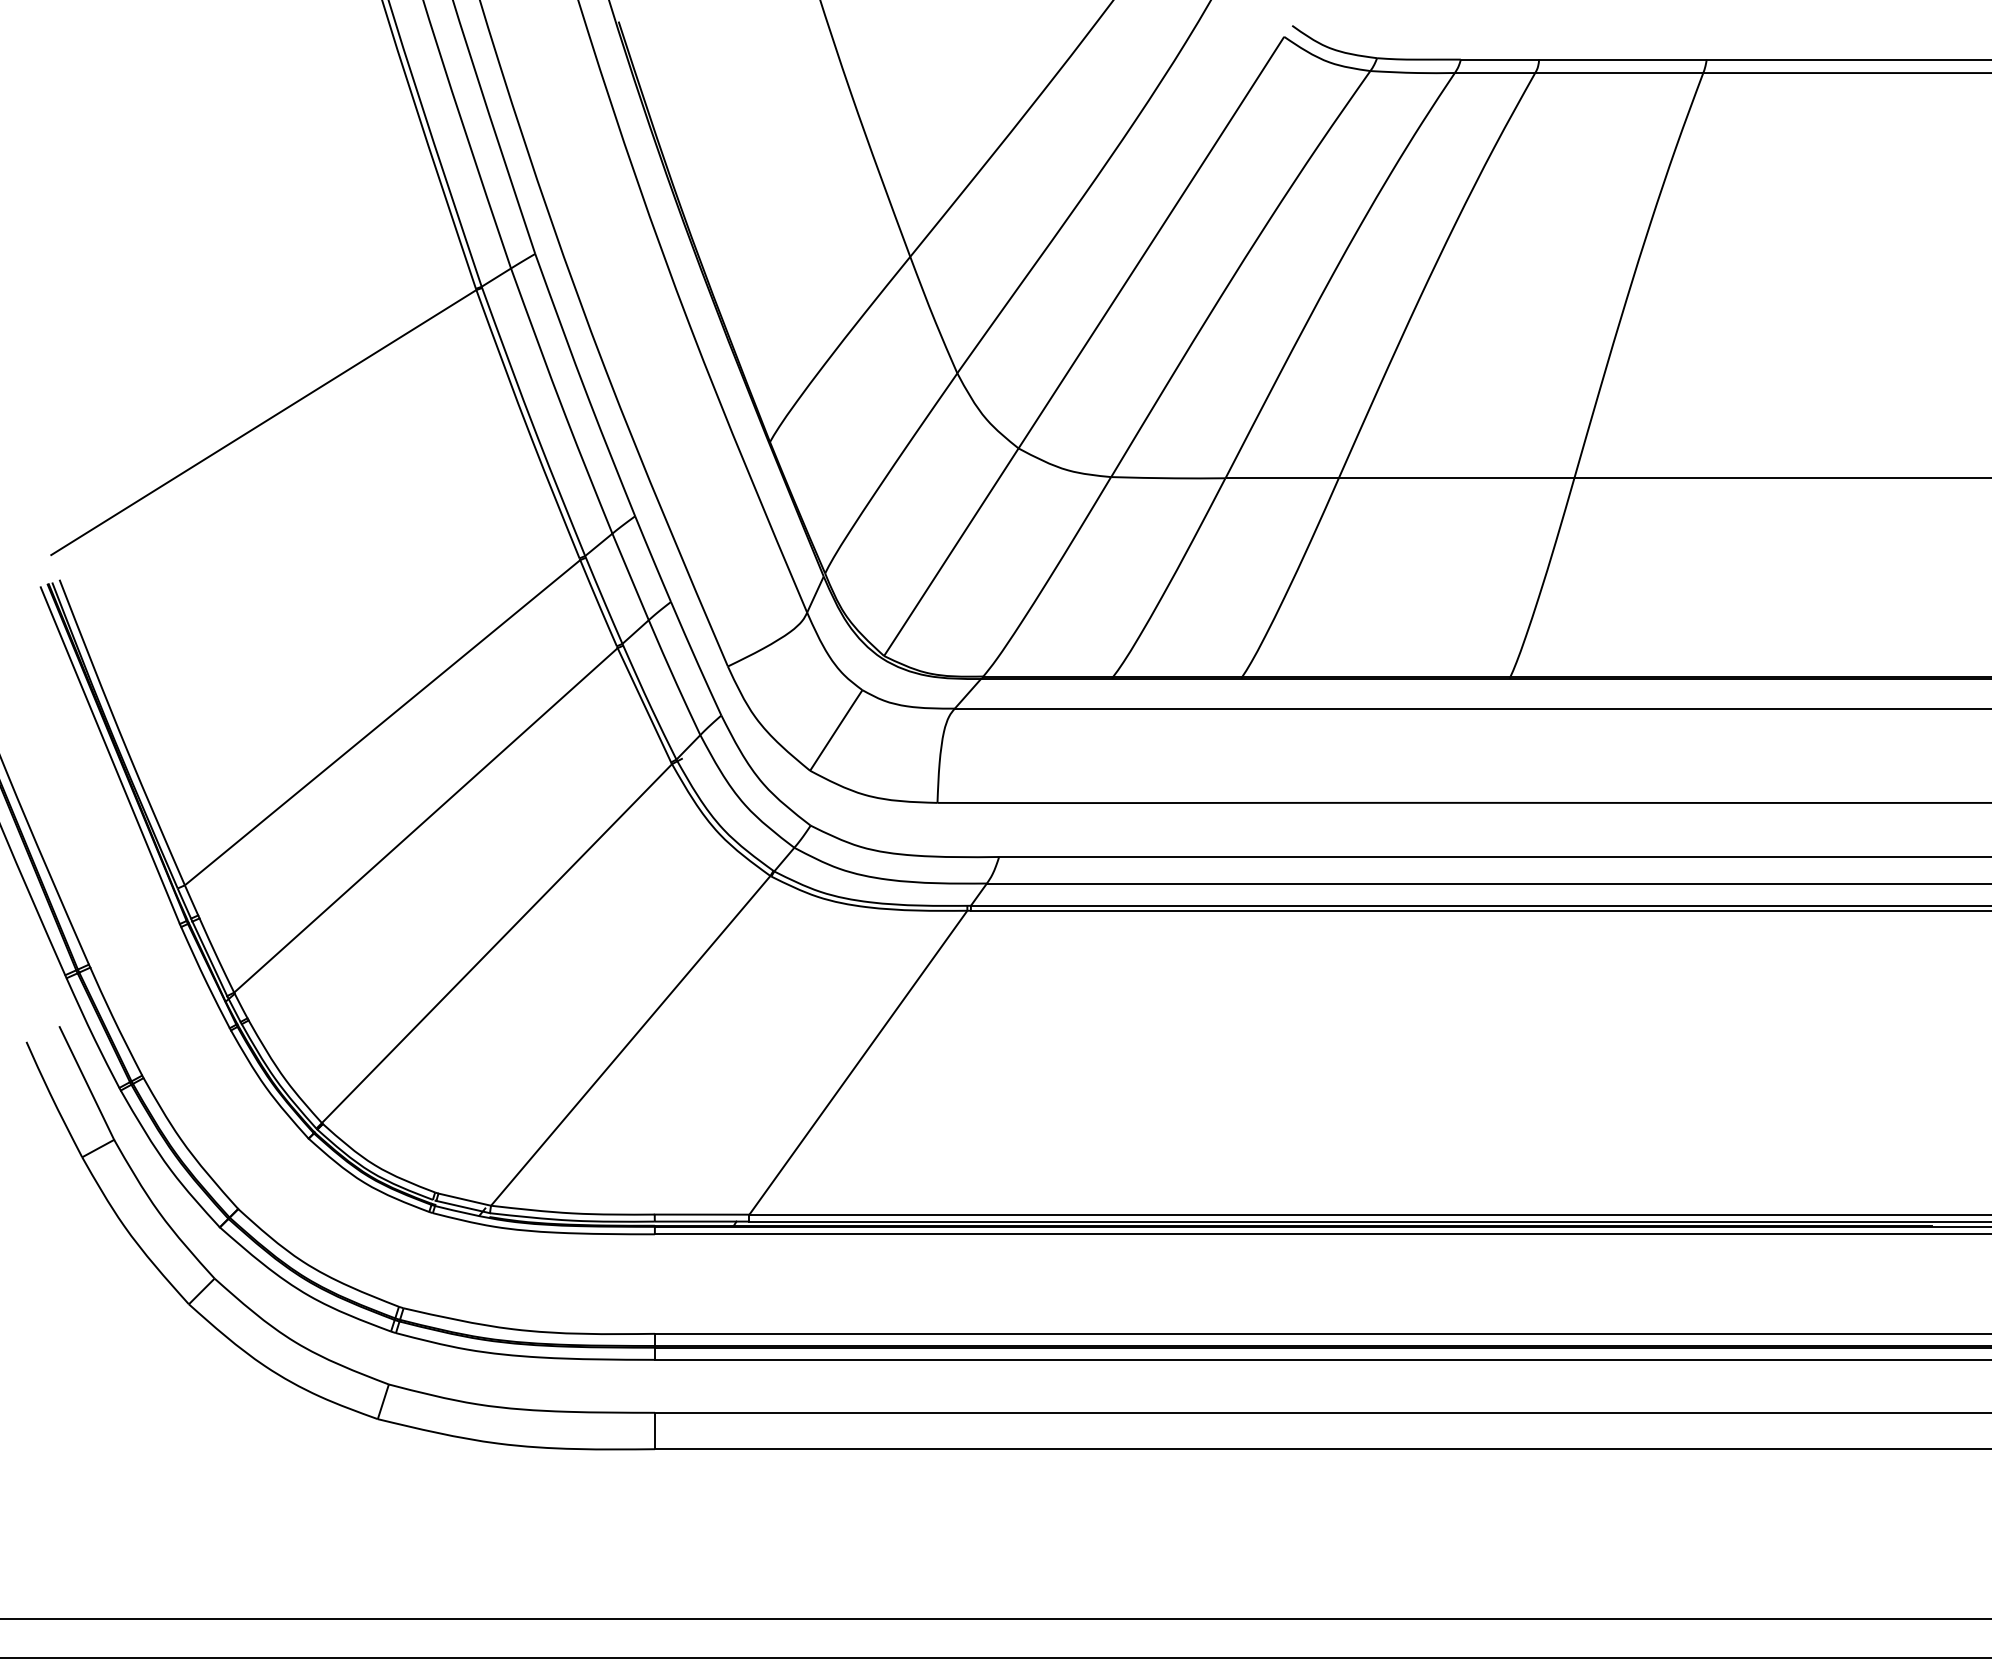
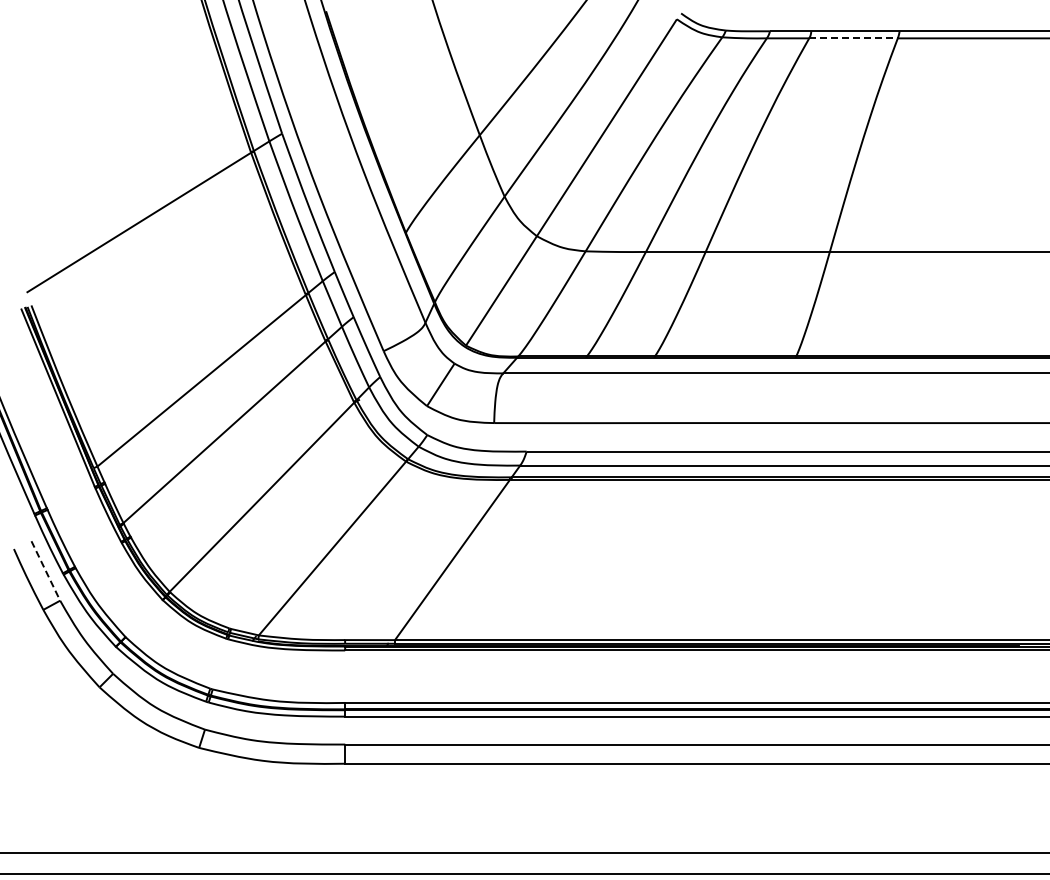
line: (1619, 73) -> (853, 38), solid -> dashed
line: (88, 1084) -> (46, 571), solid -> dashed

